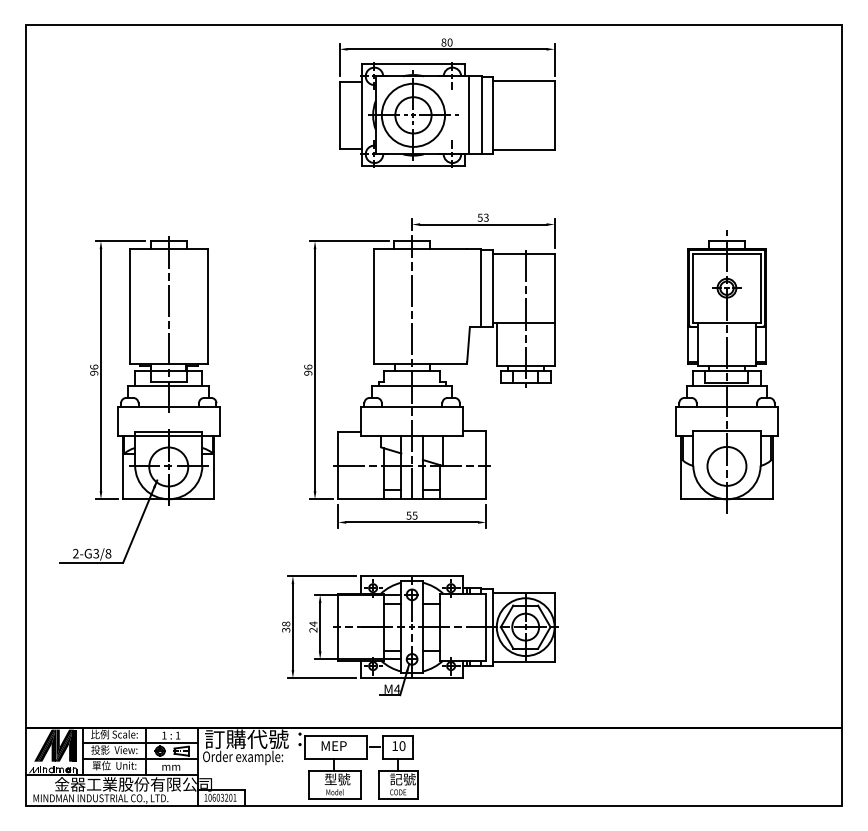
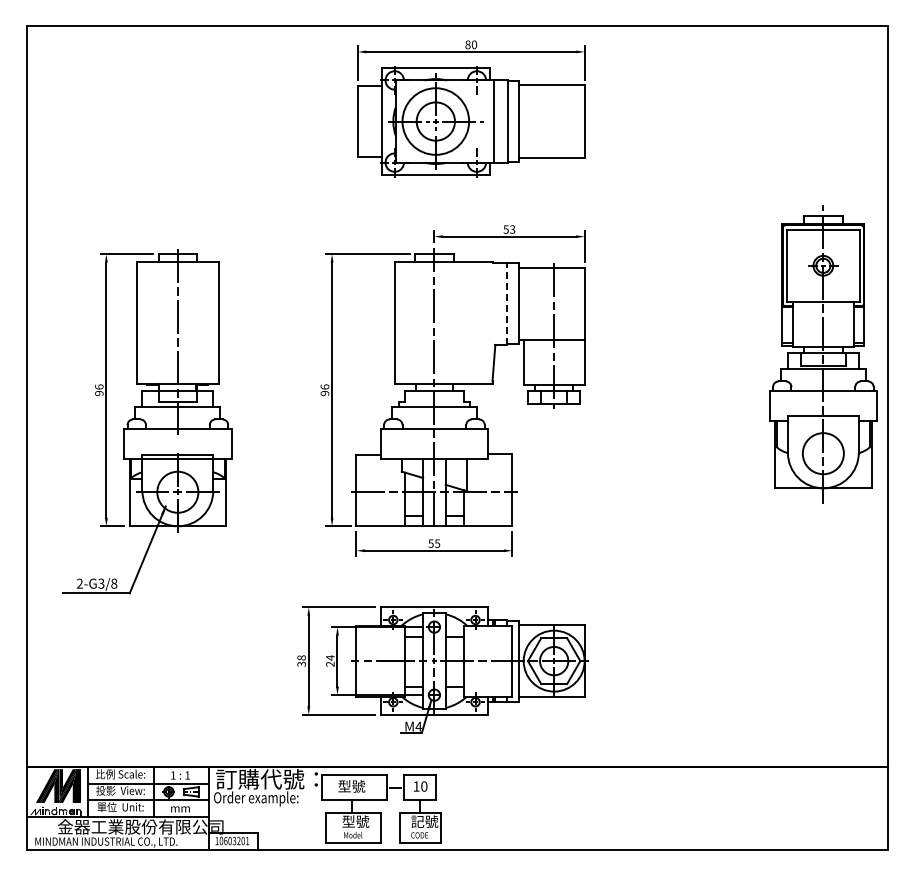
line: (480, 287) -> (506, 303), solid -> dashed
part: (727, 372) -> (823, 354), moved
text: (333, 746) -> (351, 786), MEP -> 型號

